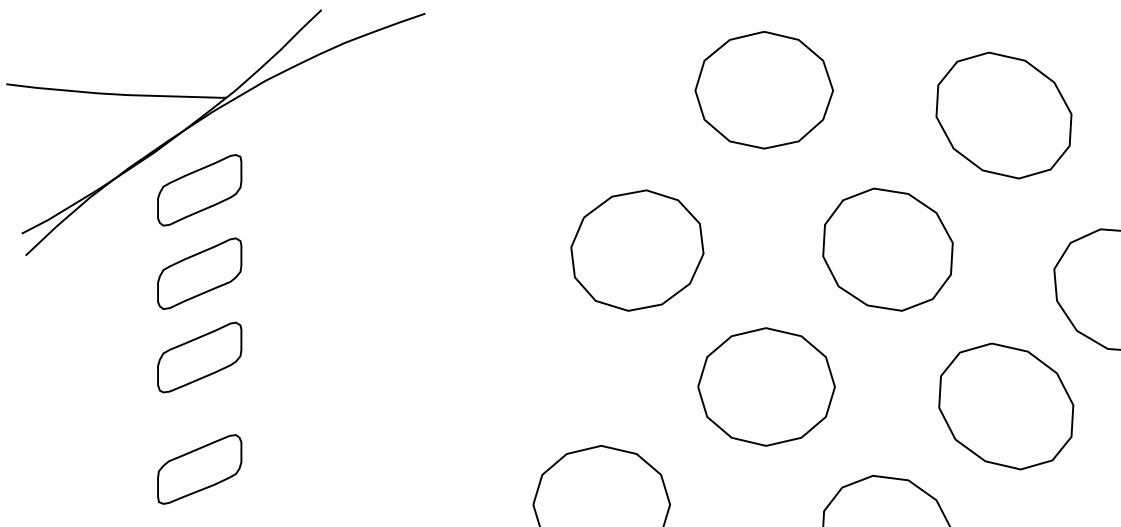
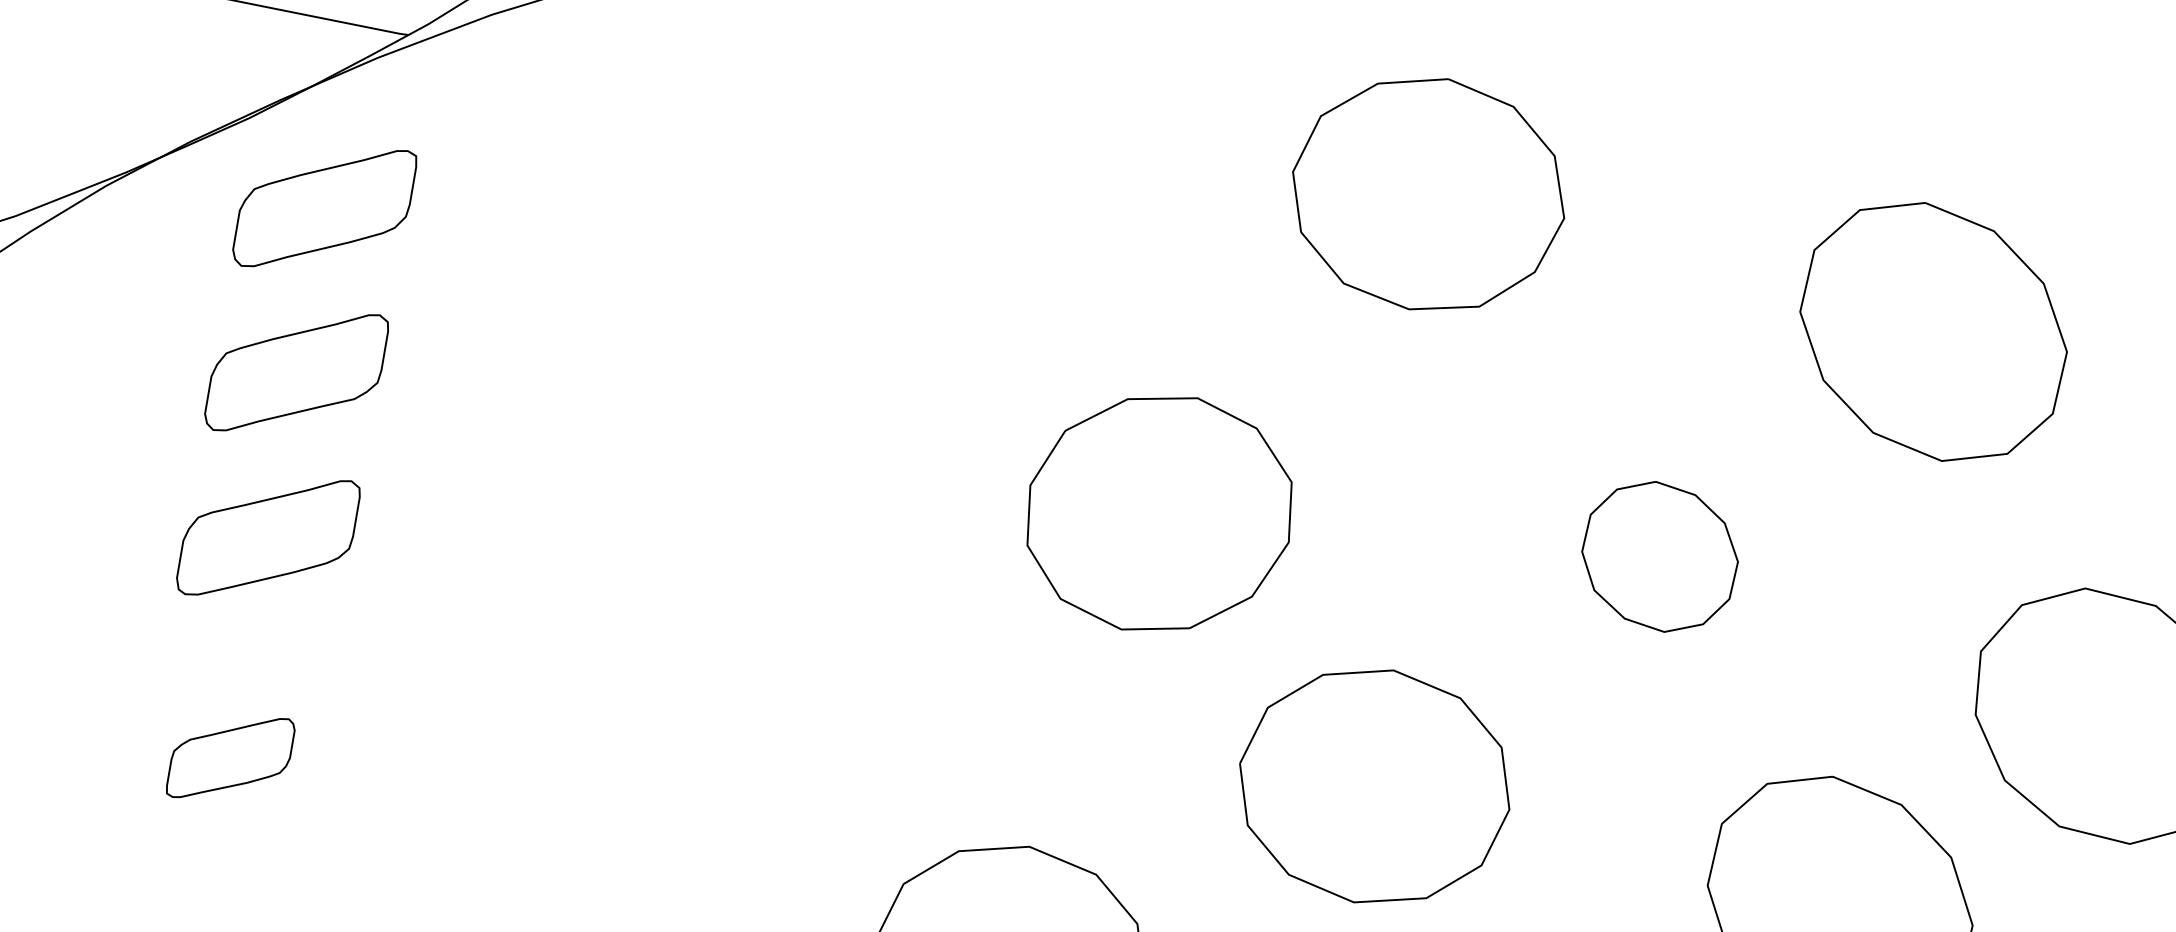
part: (763, 90) -> (1427, 194), moved
part: (887, 249) -> (1659, 556), size x0.6
part: (637, 250) -> (1159, 513), moved
part: (199, 469) -> (230, 758), size x0.7

